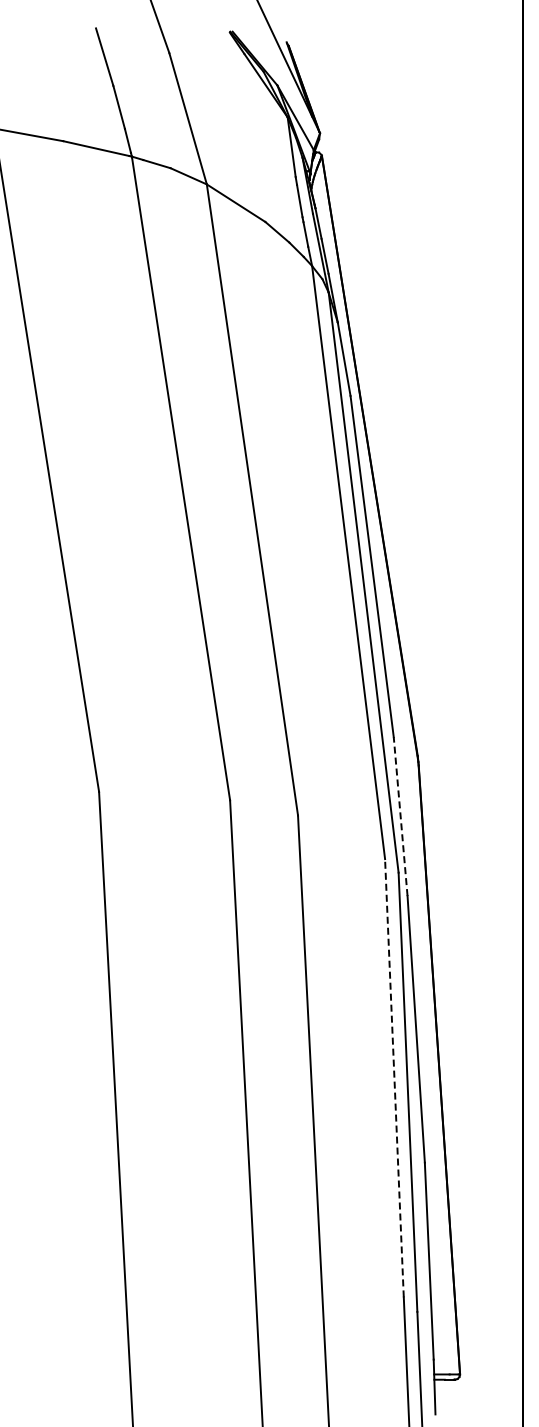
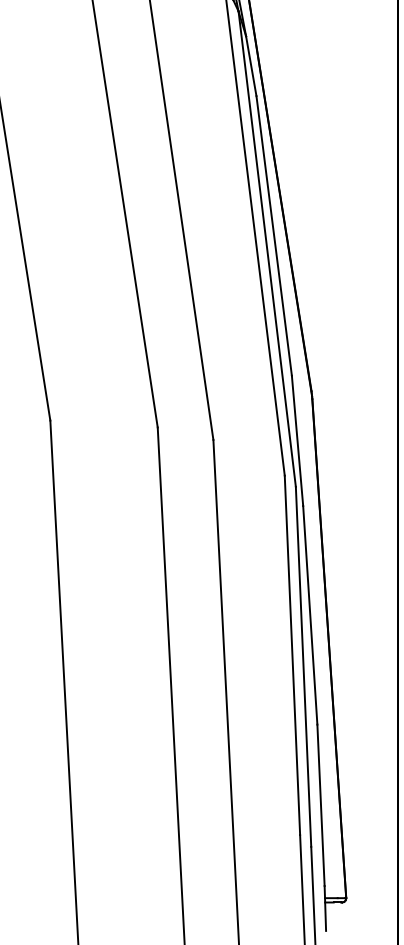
line: (400, 816) -> (297, 440), dashed -> solid
line: (394, 1077) -> (292, 654), dashed -> solid

